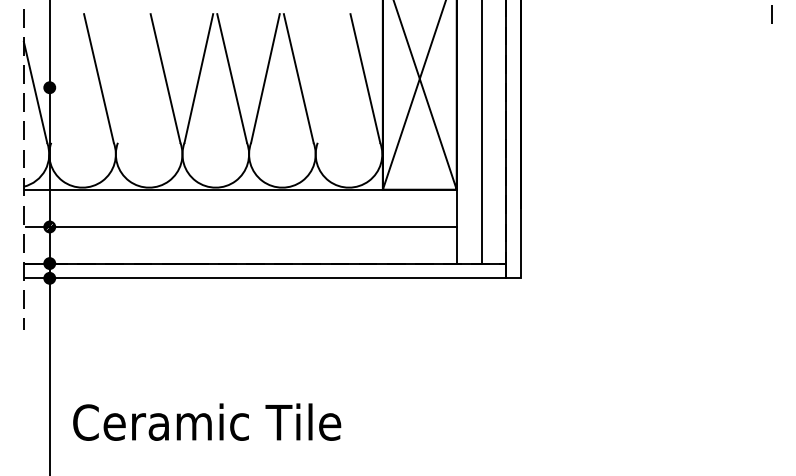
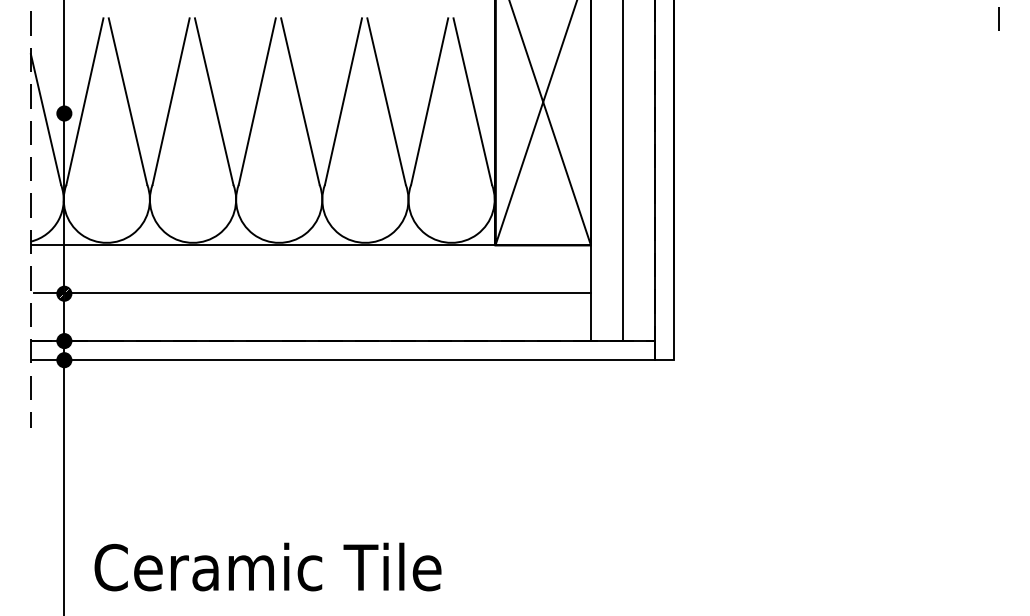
line: (65, 78) -> (84, 101), added
line: (131, 78) -> (170, 101), added
line: (331, 78) -> (428, 101), added
text: (207, 421) -> (268, 566), moved

